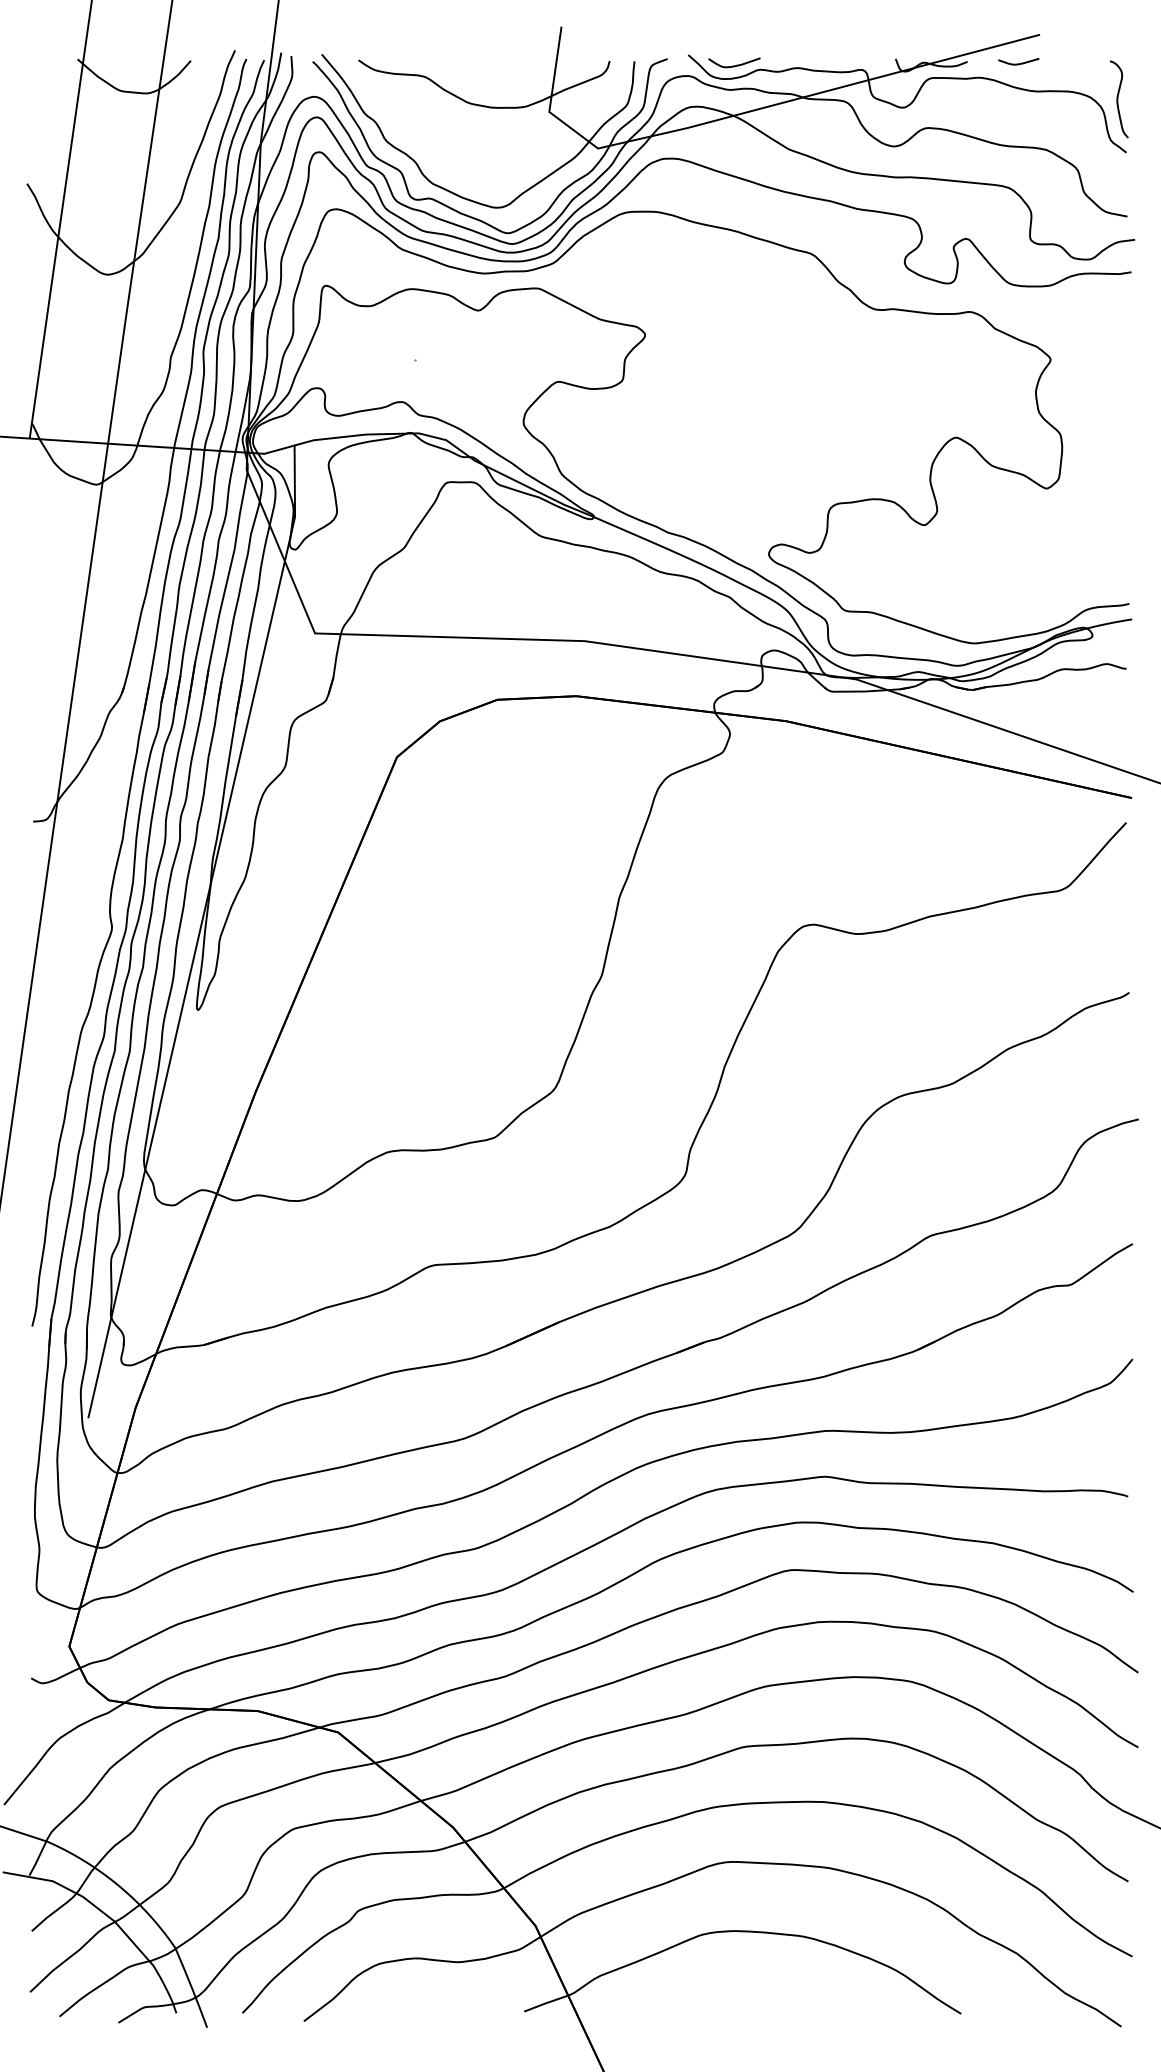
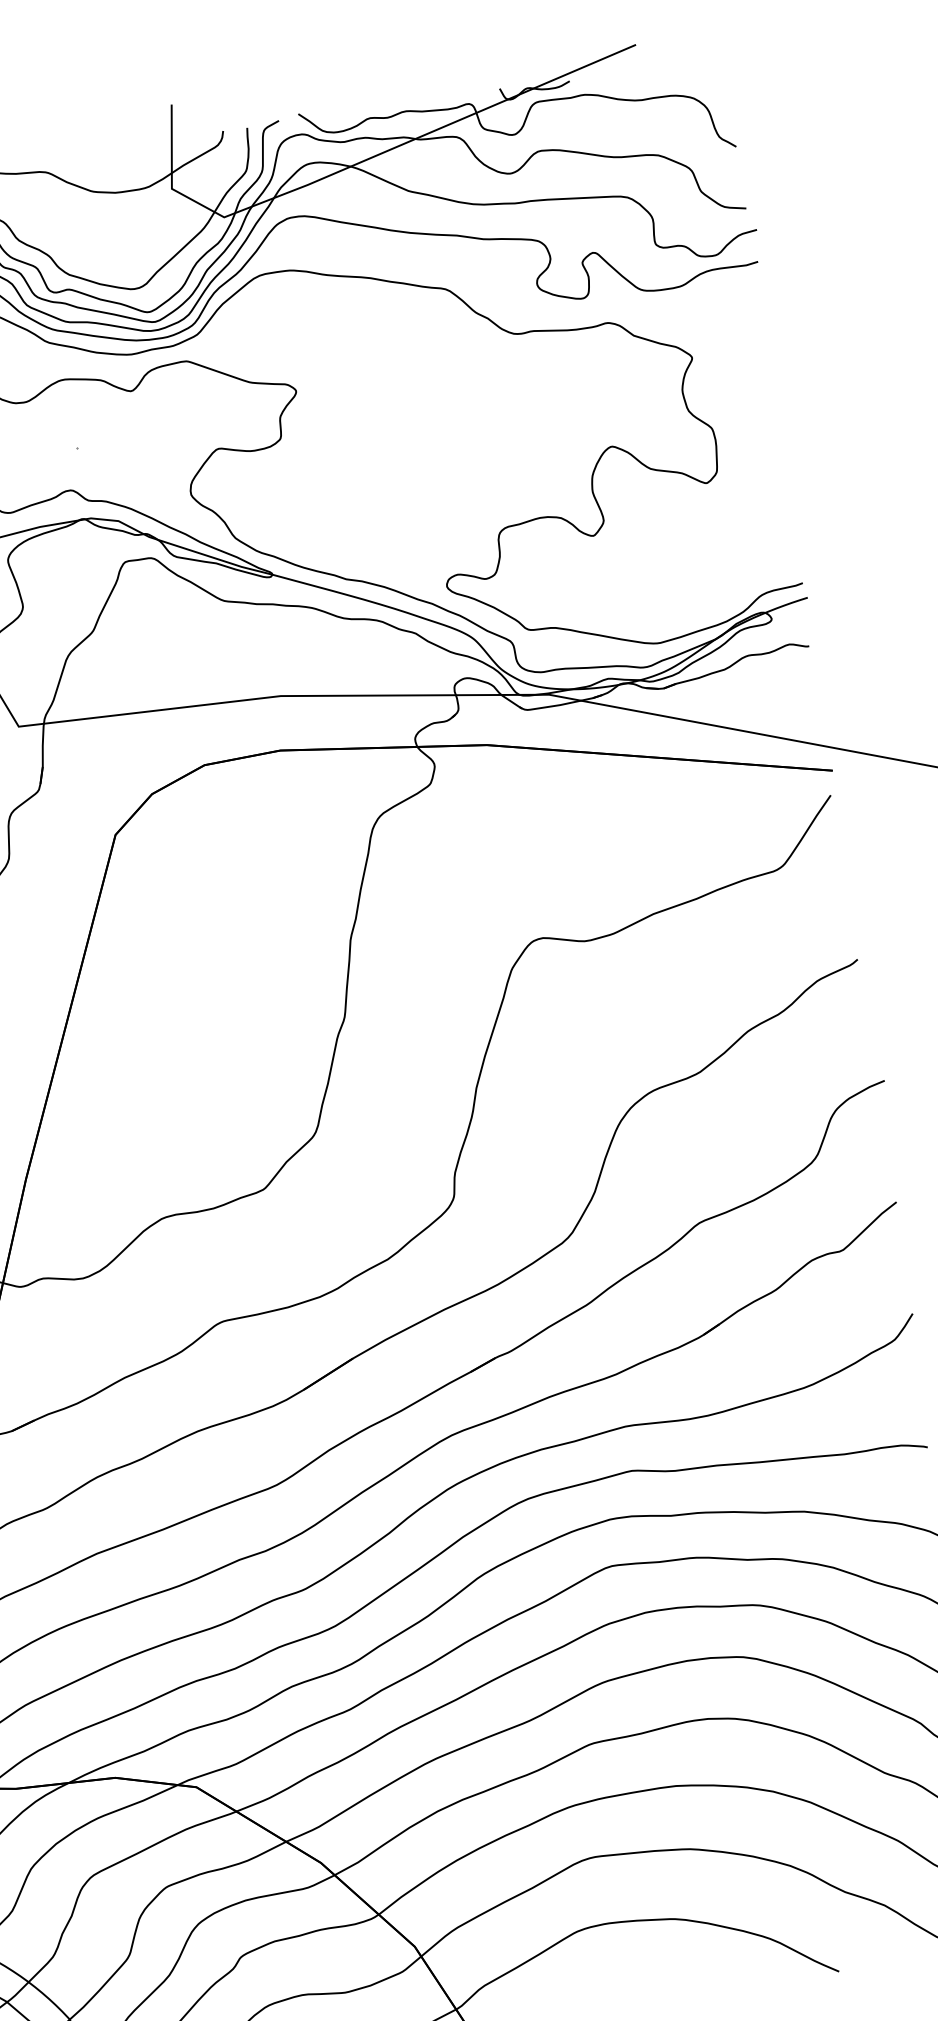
curve: (1018, 63) -> (619, 75), removed
curve: (736, 64) -> (346, 116), removed
curve: (1118, 99) -> (721, 96), removed

